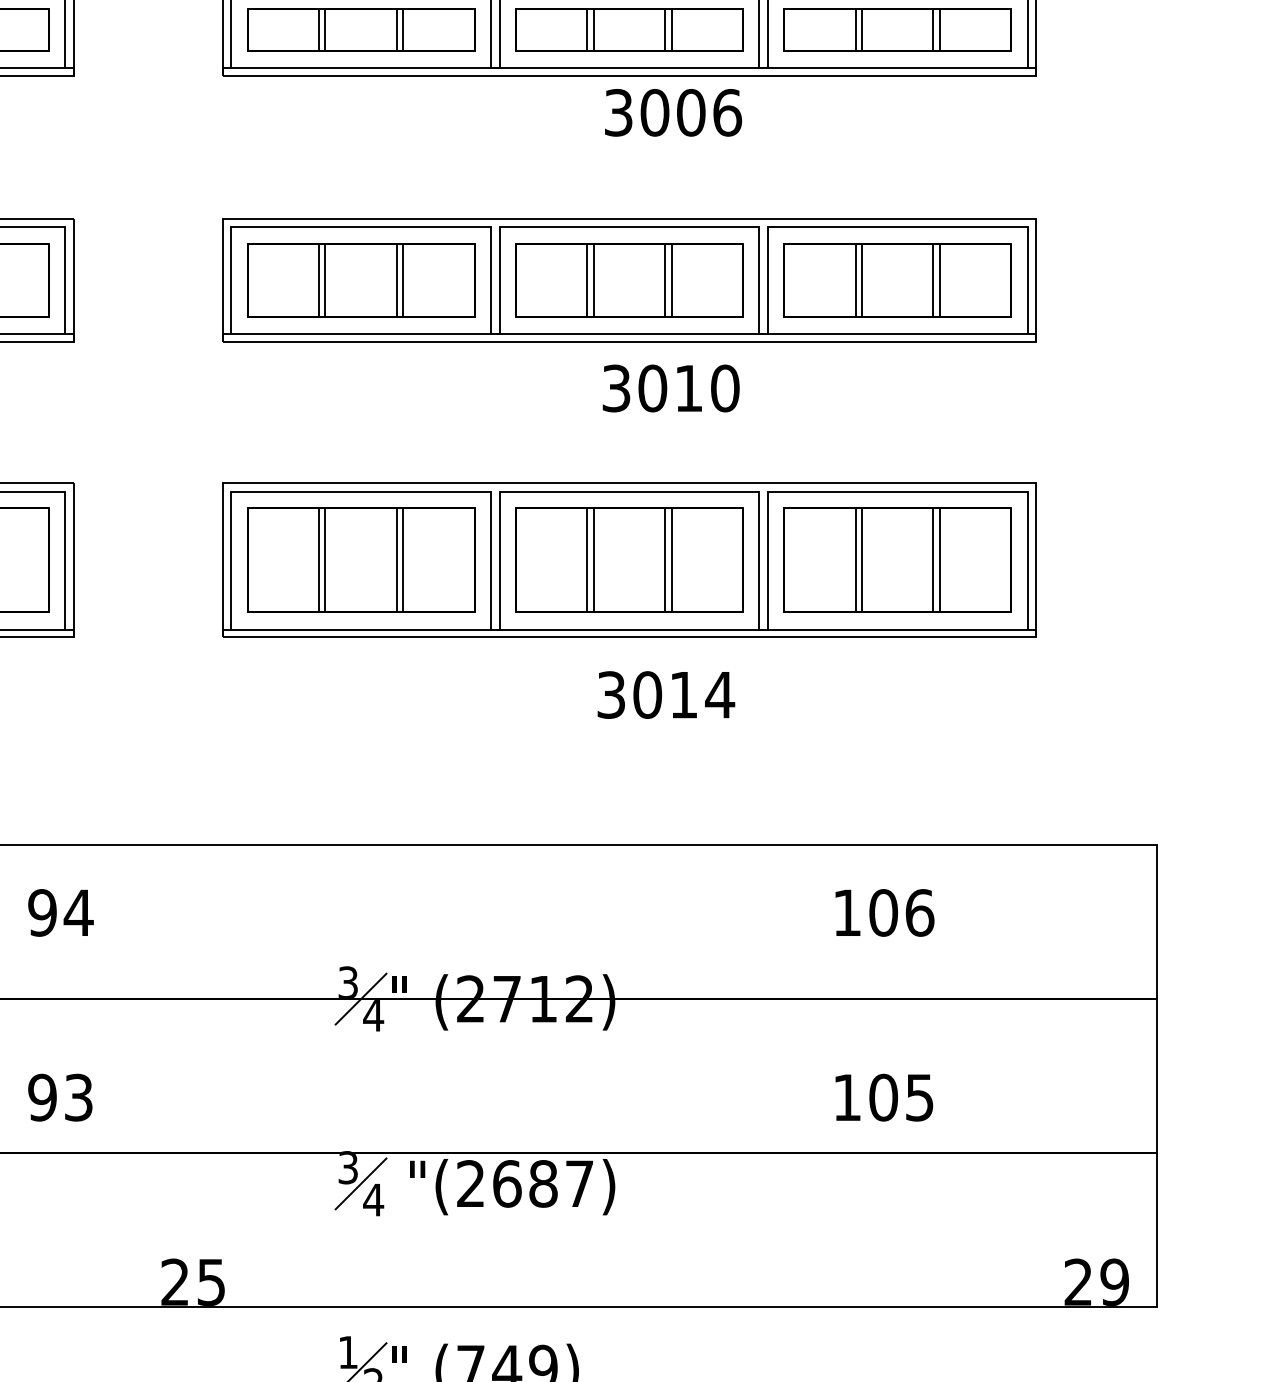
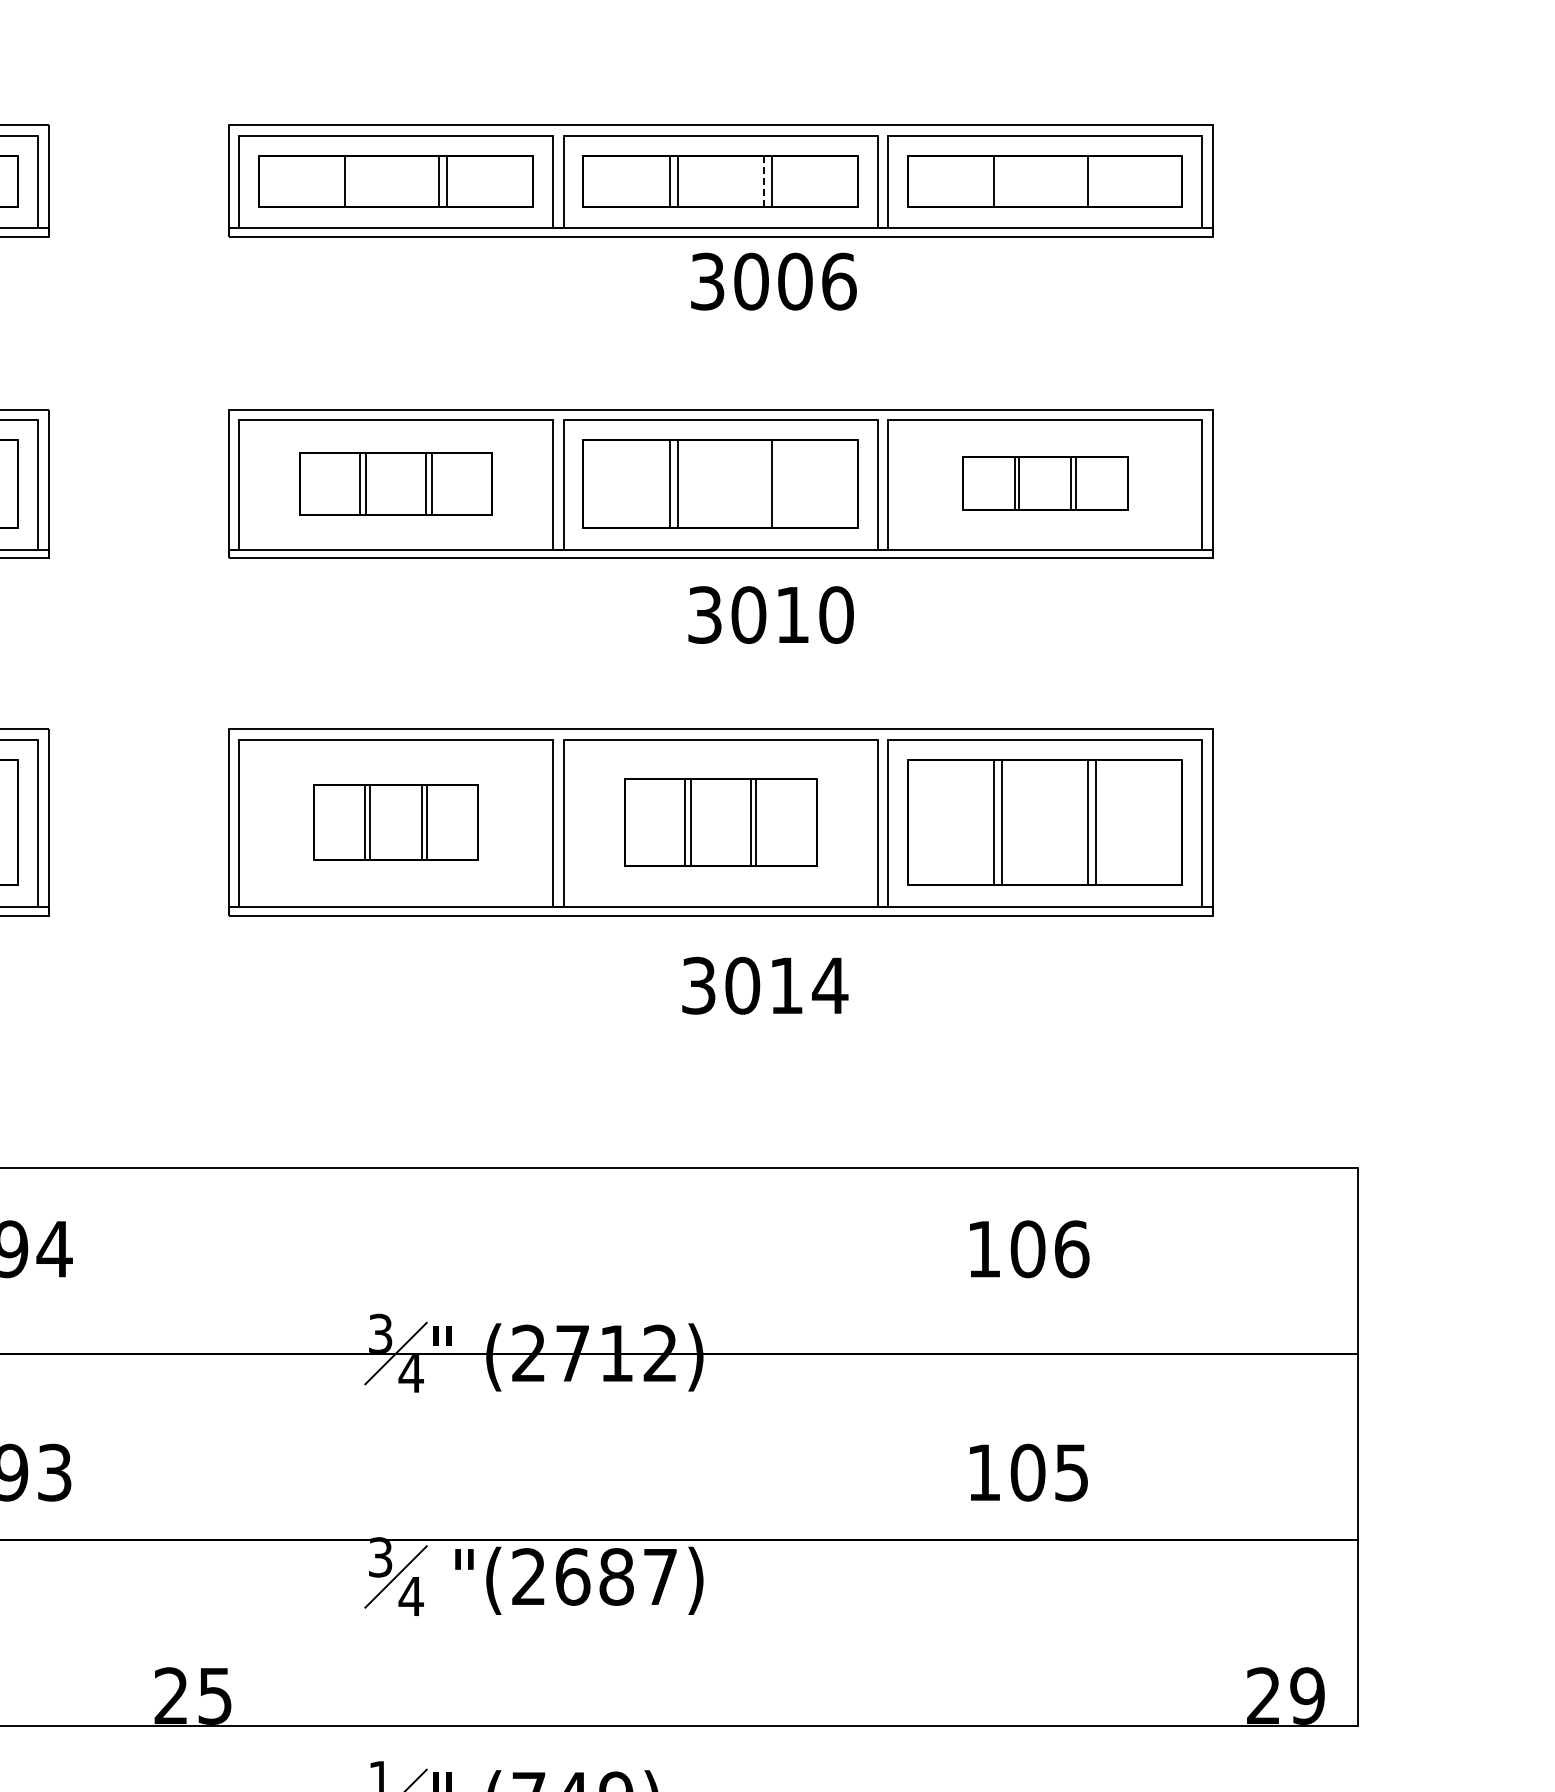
line: (325, 29) -> (353, 180), removed
line: (664, 29) -> (763, 181), solid -> dashed
line: (862, 29) -> (1002, 180), removed
line: (940, 29) -> (1096, 180), removed
part: (360, 279) -> (395, 483), size x0.7
line: (664, 279) -> (763, 483), removed
part: (897, 279) -> (1044, 483), size x0.6
part: (360, 560) -> (395, 822), size x0.6
part: (629, 560) -> (720, 822), size x0.7

